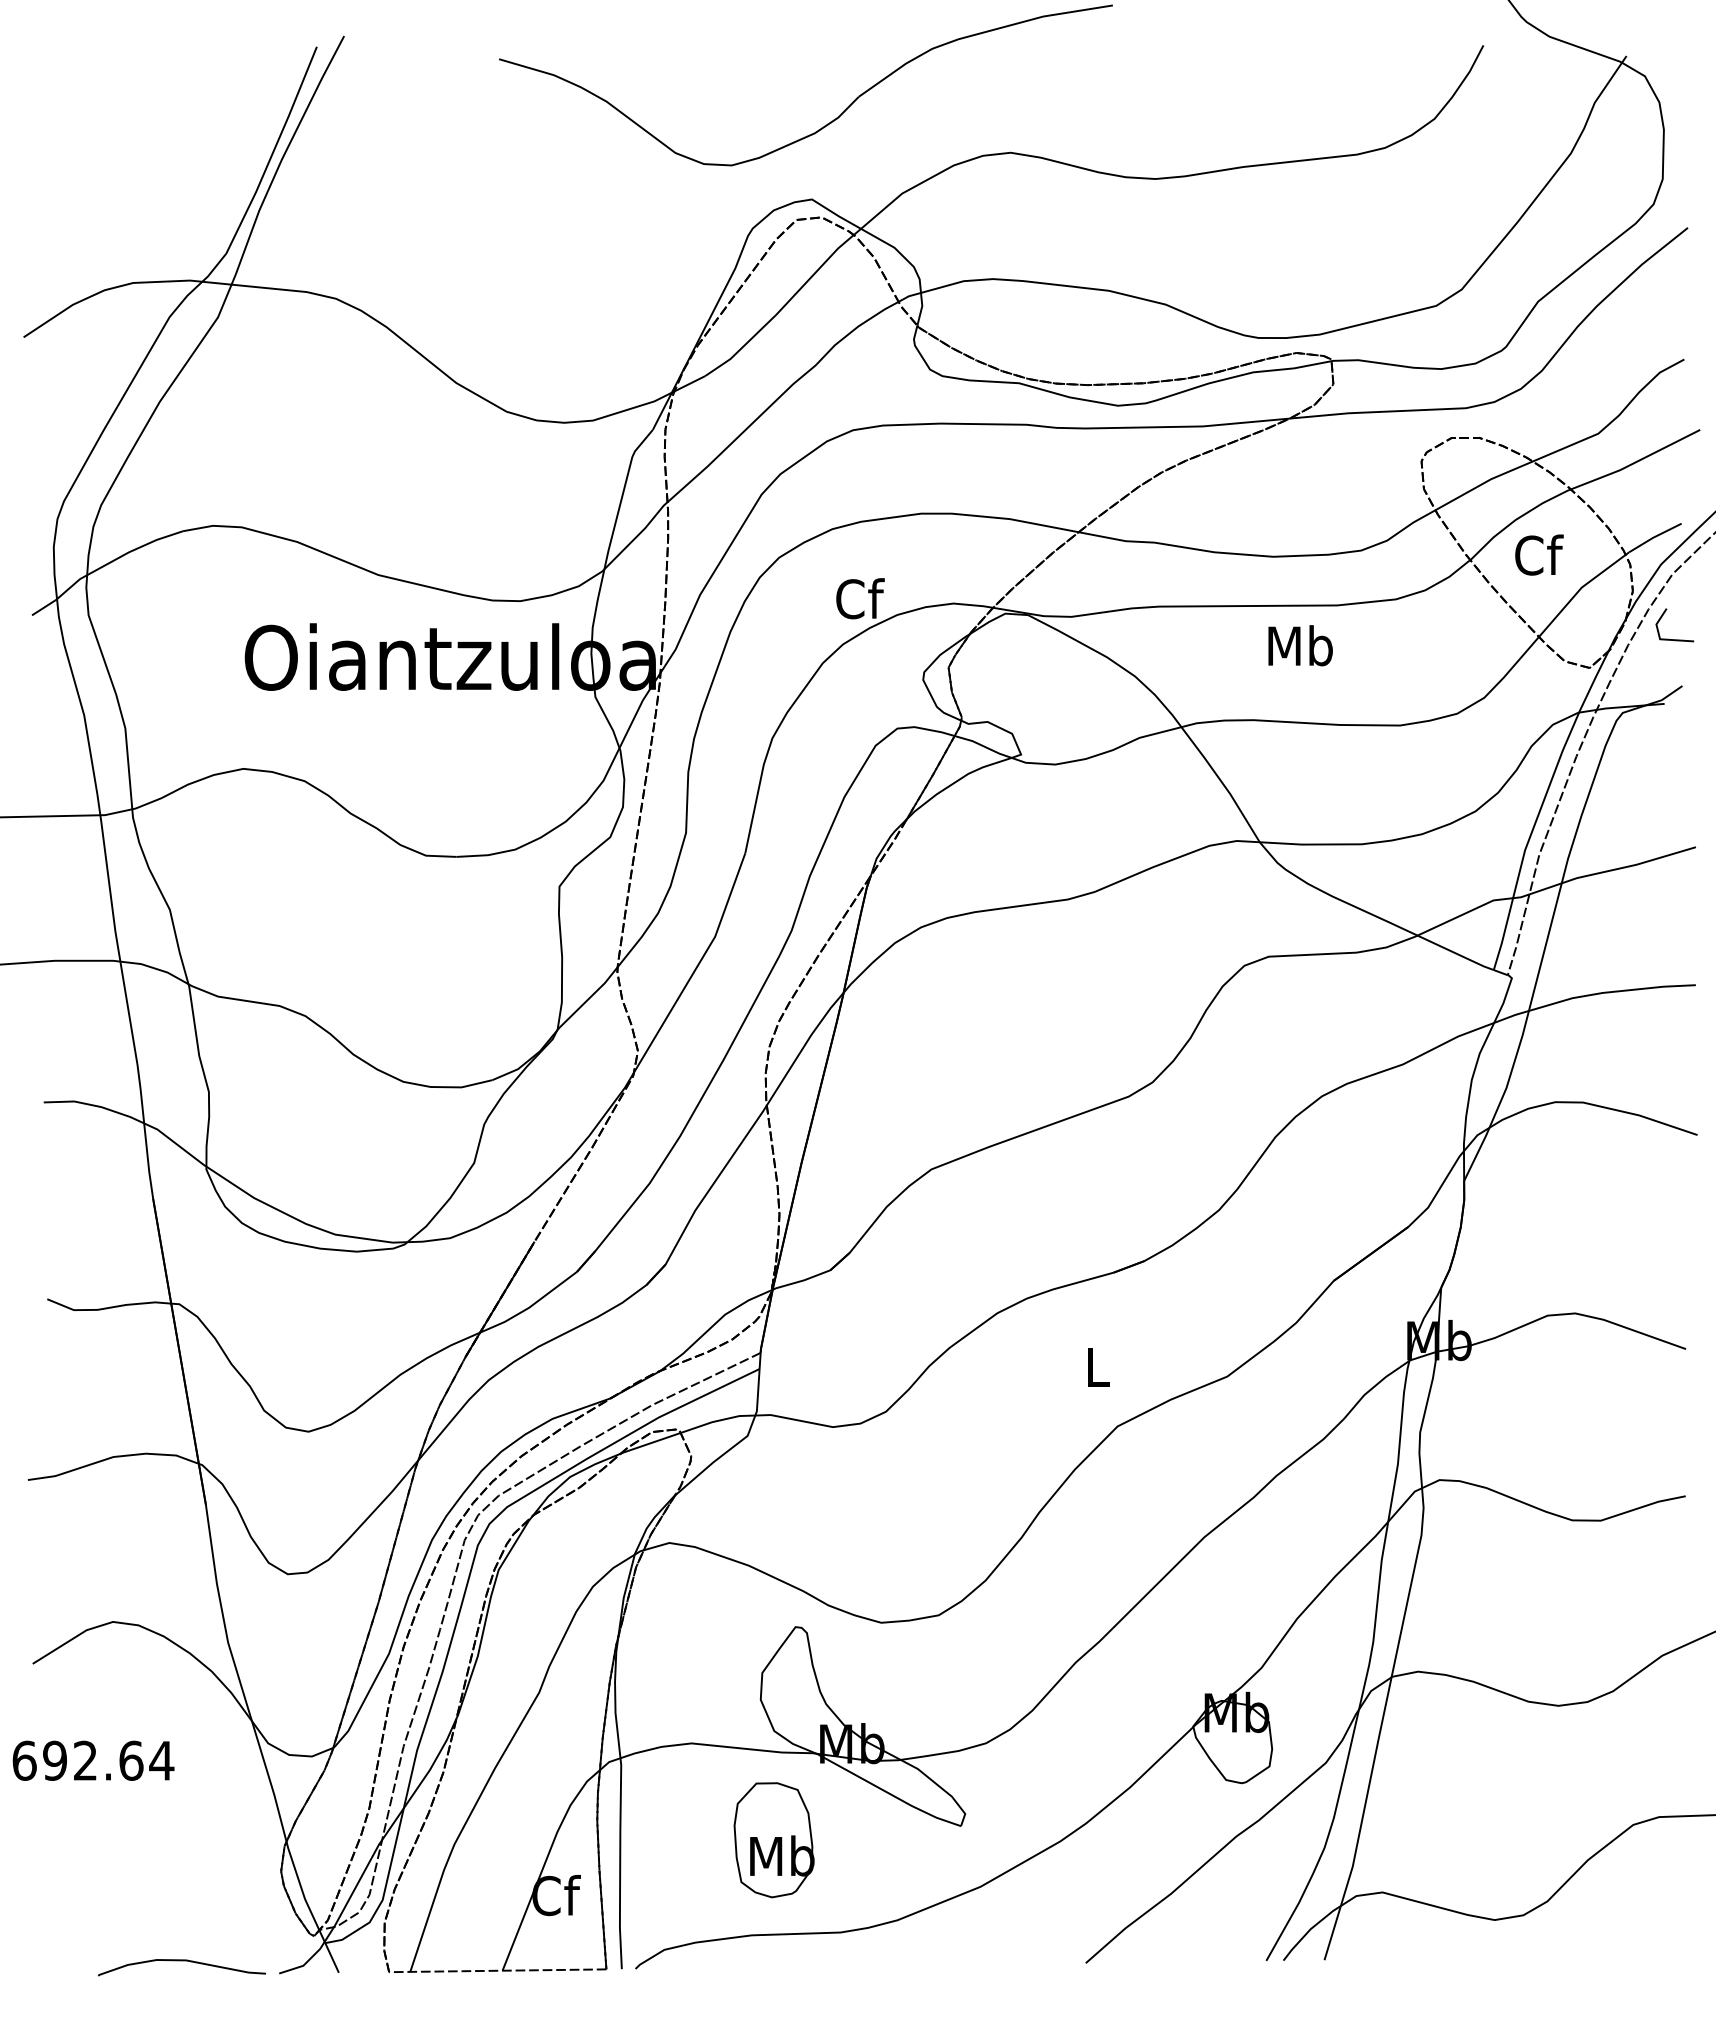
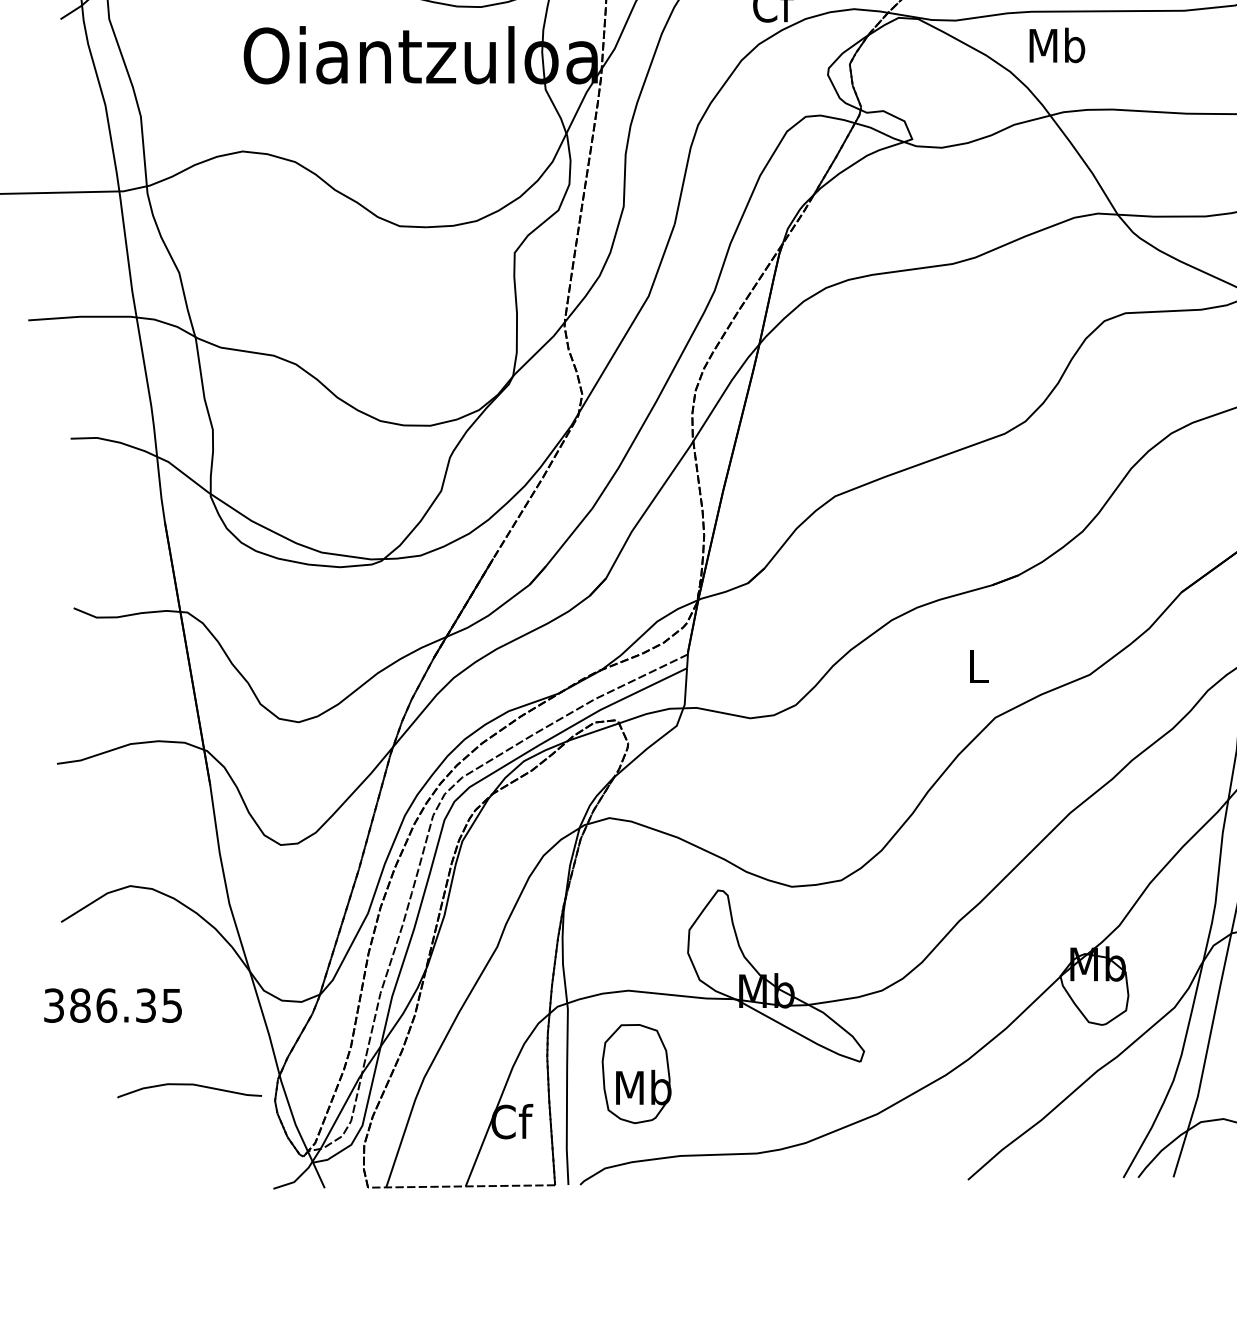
text: (1300, 645) -> (1057, 45), moved
text: (93, 1760) -> (113, 1005), 692.64 -> 386.35
part: (773, 1840) -> (636, 1074), moved
curve: (181, 1961) -> (189, 1085), moved

